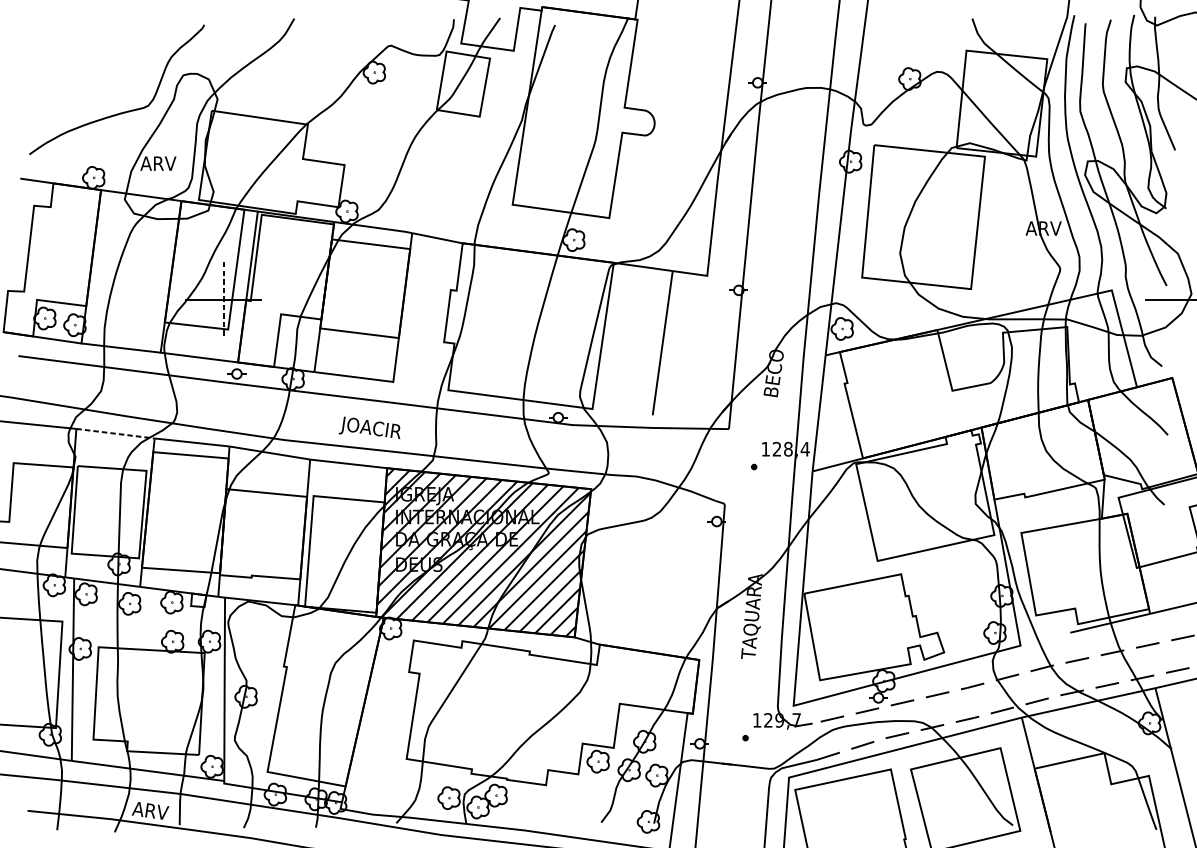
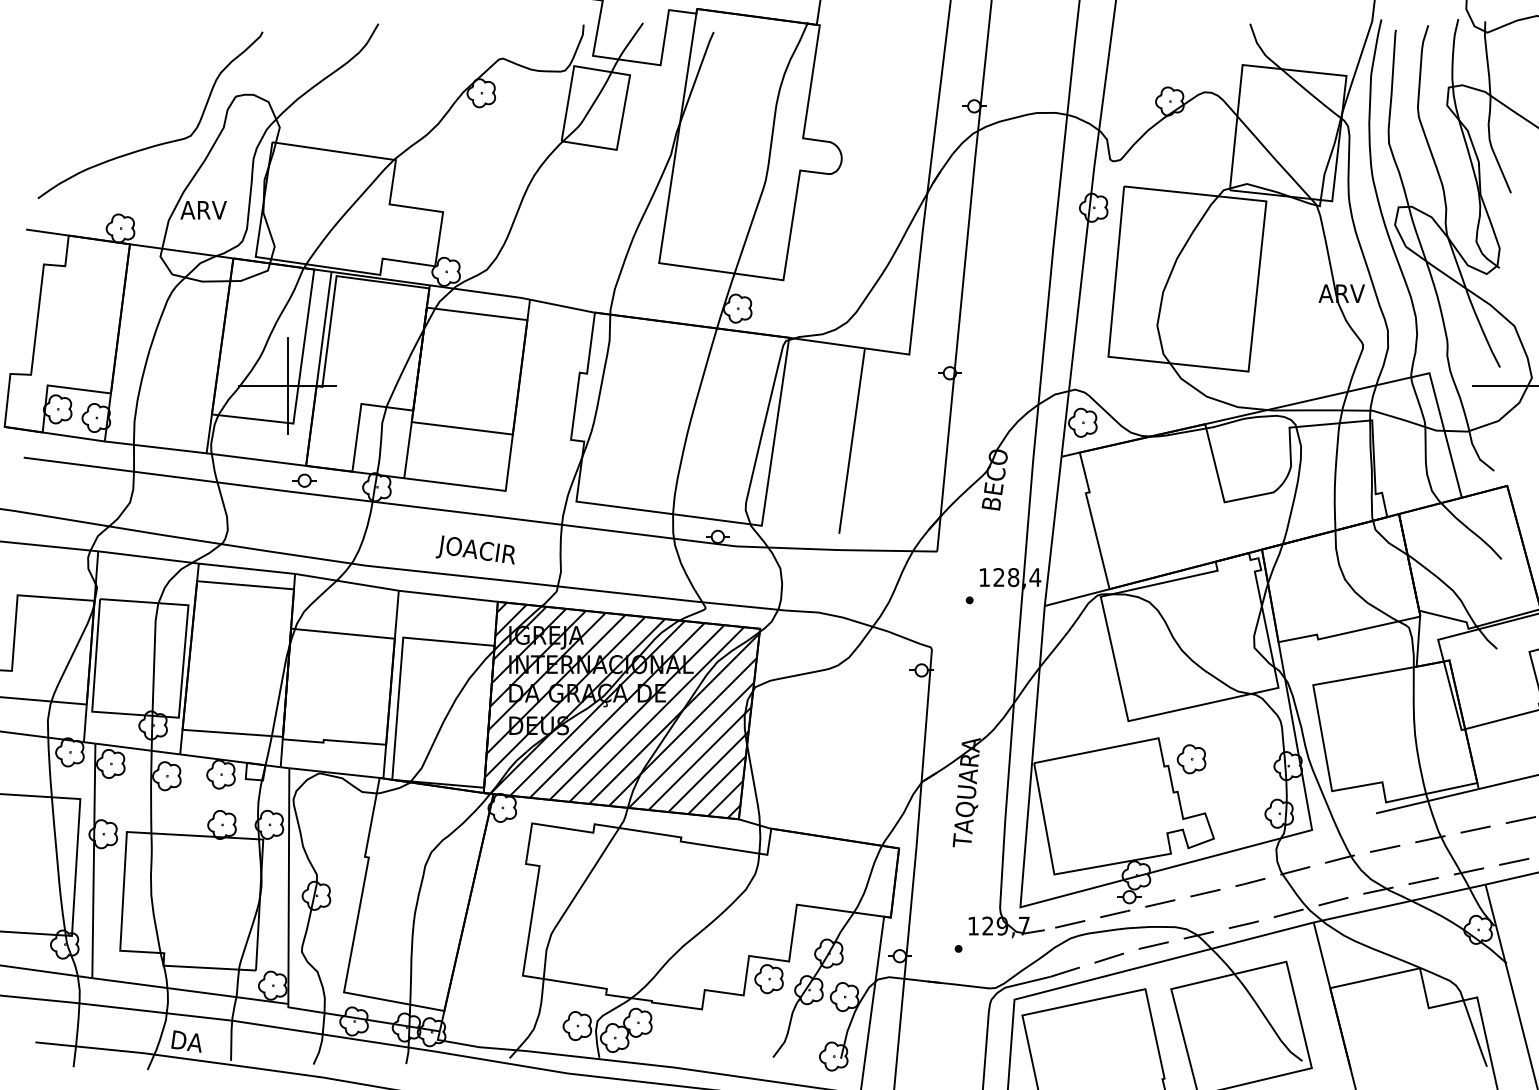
line: (223, 300) -> (287, 386), dashed -> solid
line: (116, 433) -> (149, 557), dashed -> solid
part: (926, 590) -> (1191, 759), added
text: (150, 810) -> (193, 1041), ARV -> DA

